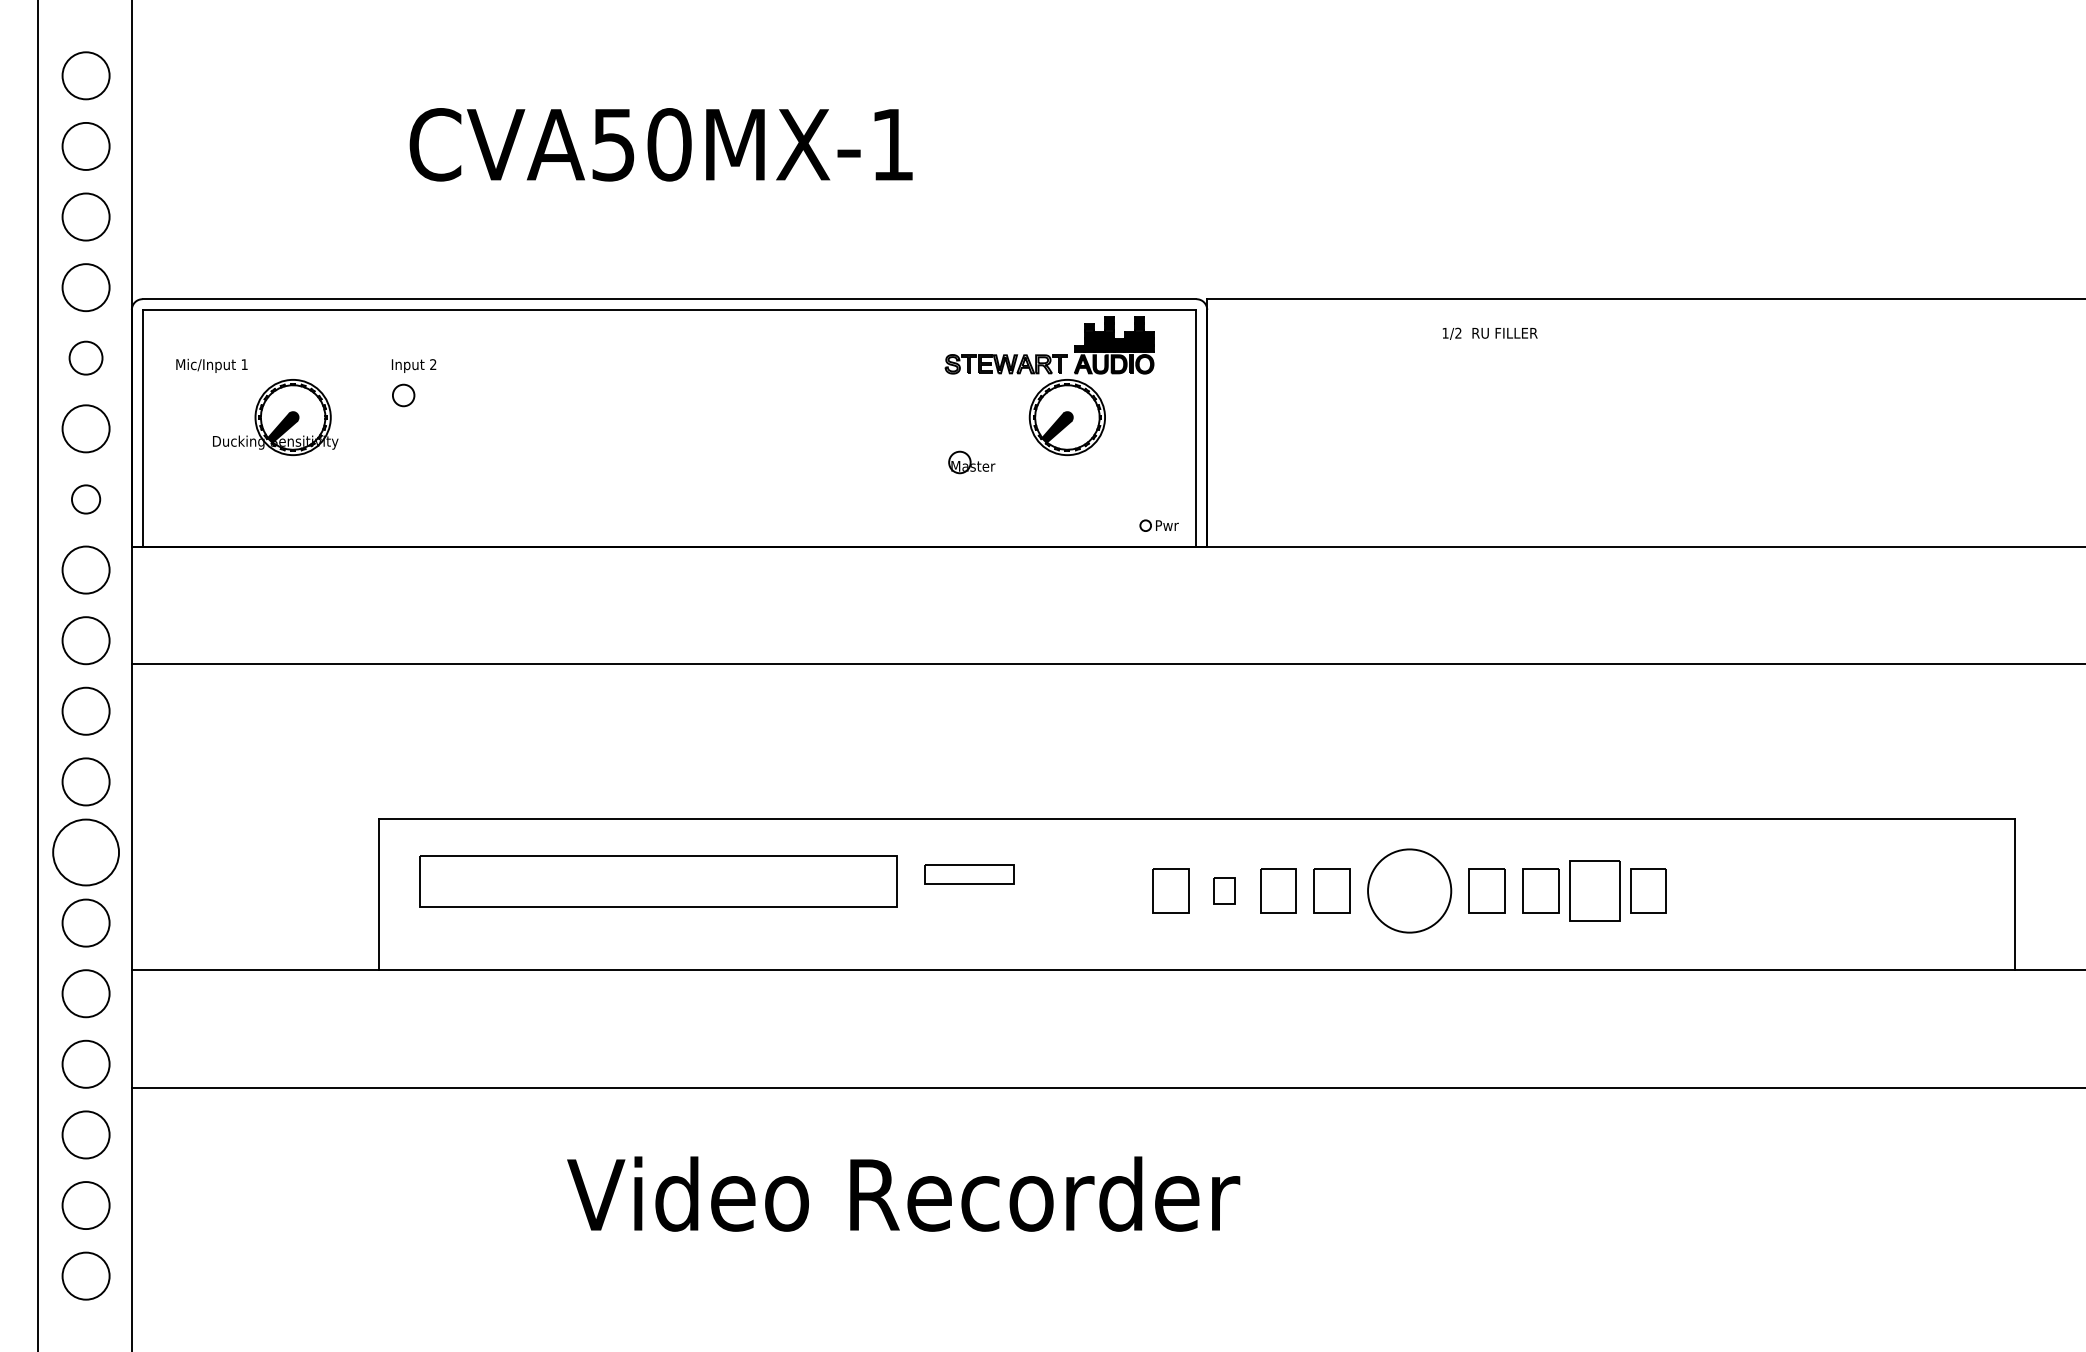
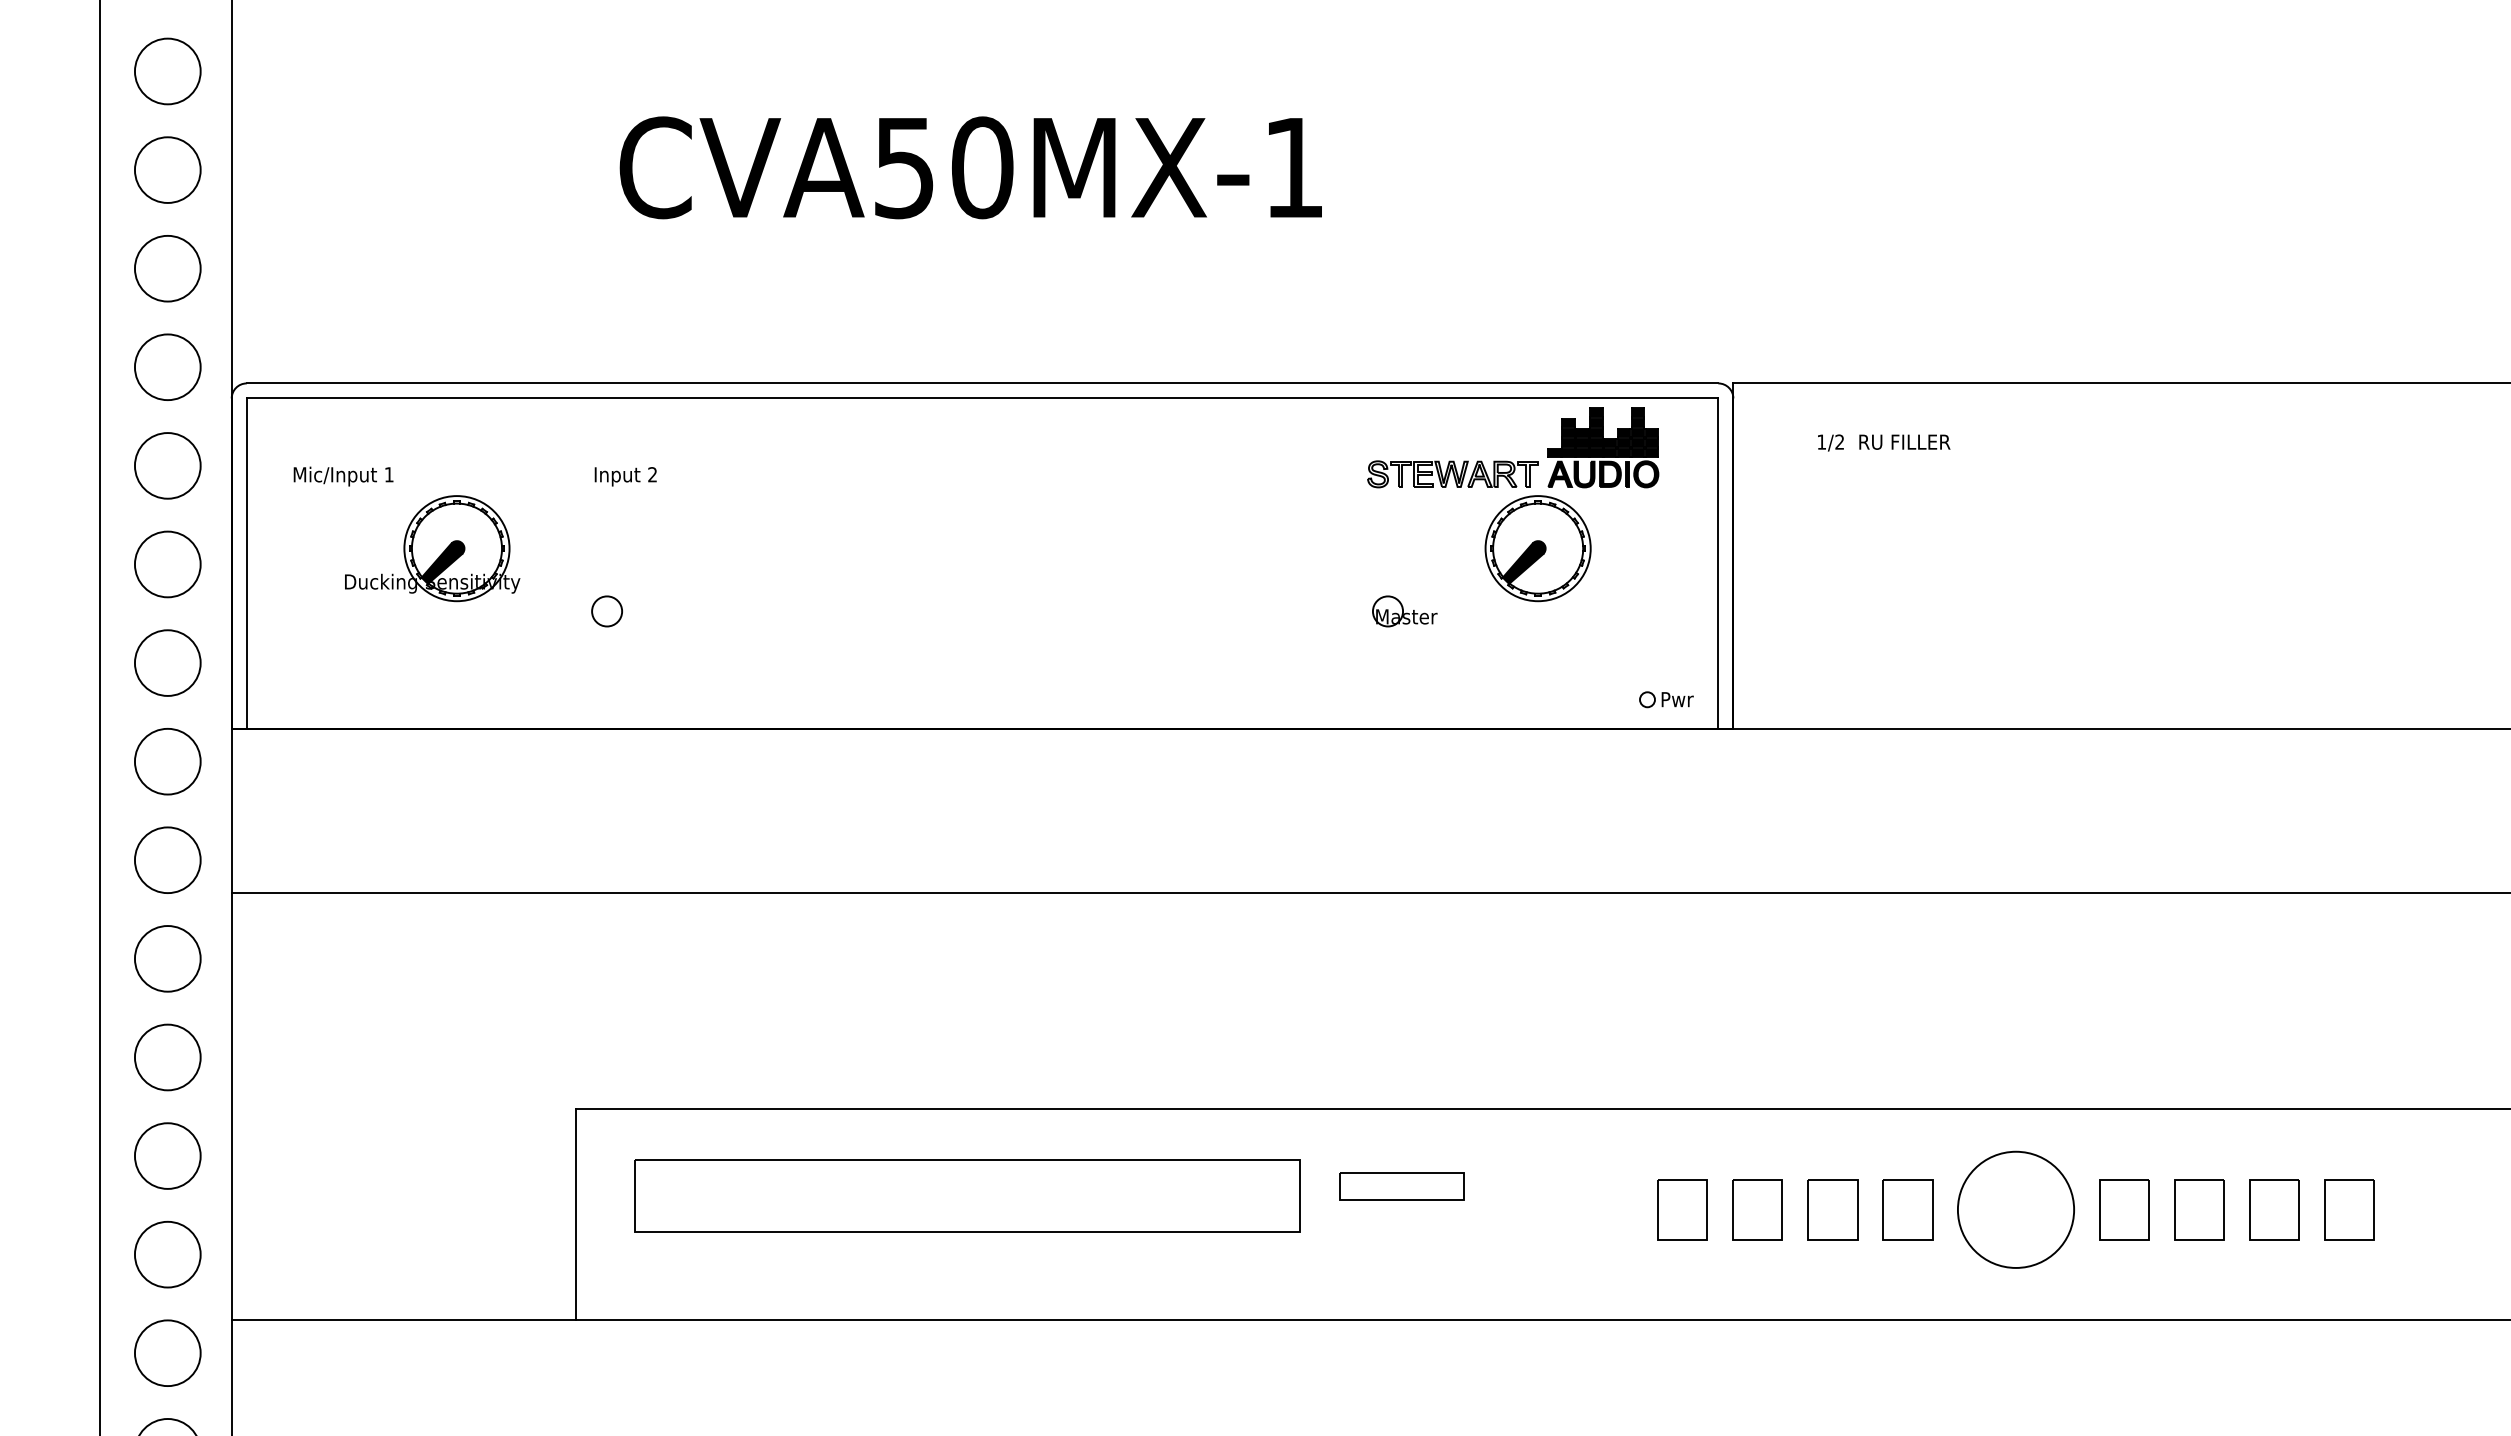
text: (1489, 333) -> (1883, 442), moved
circle: (85, 357) -> (166, 464), size x1.43
circle: (403, 395) -> (606, 611), moved
circle: (85, 499) -> (166, 663), size x1.67
circle: (85, 852) -> (166, 1156), size x0.71
part: (1224, 890) -> (1757, 1209), size x1.67
part: (1594, 890) -> (2274, 1209), size x0.71

